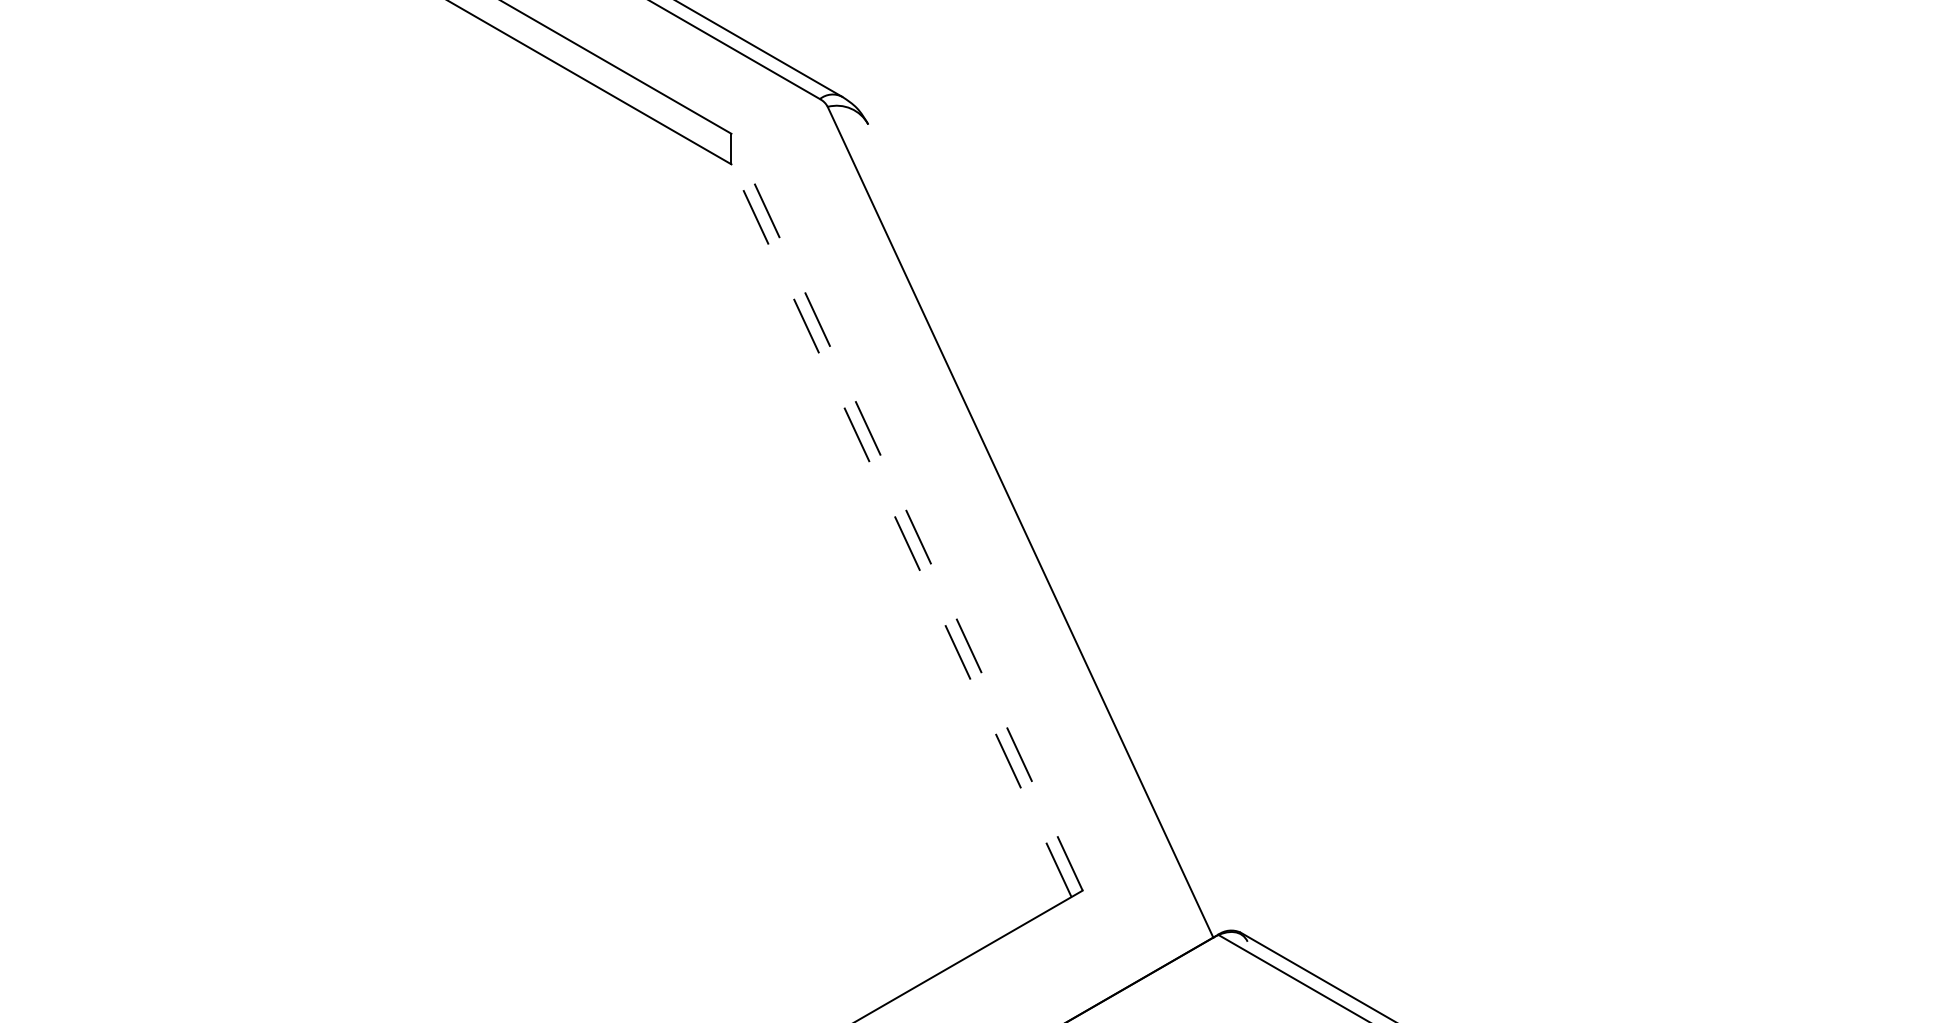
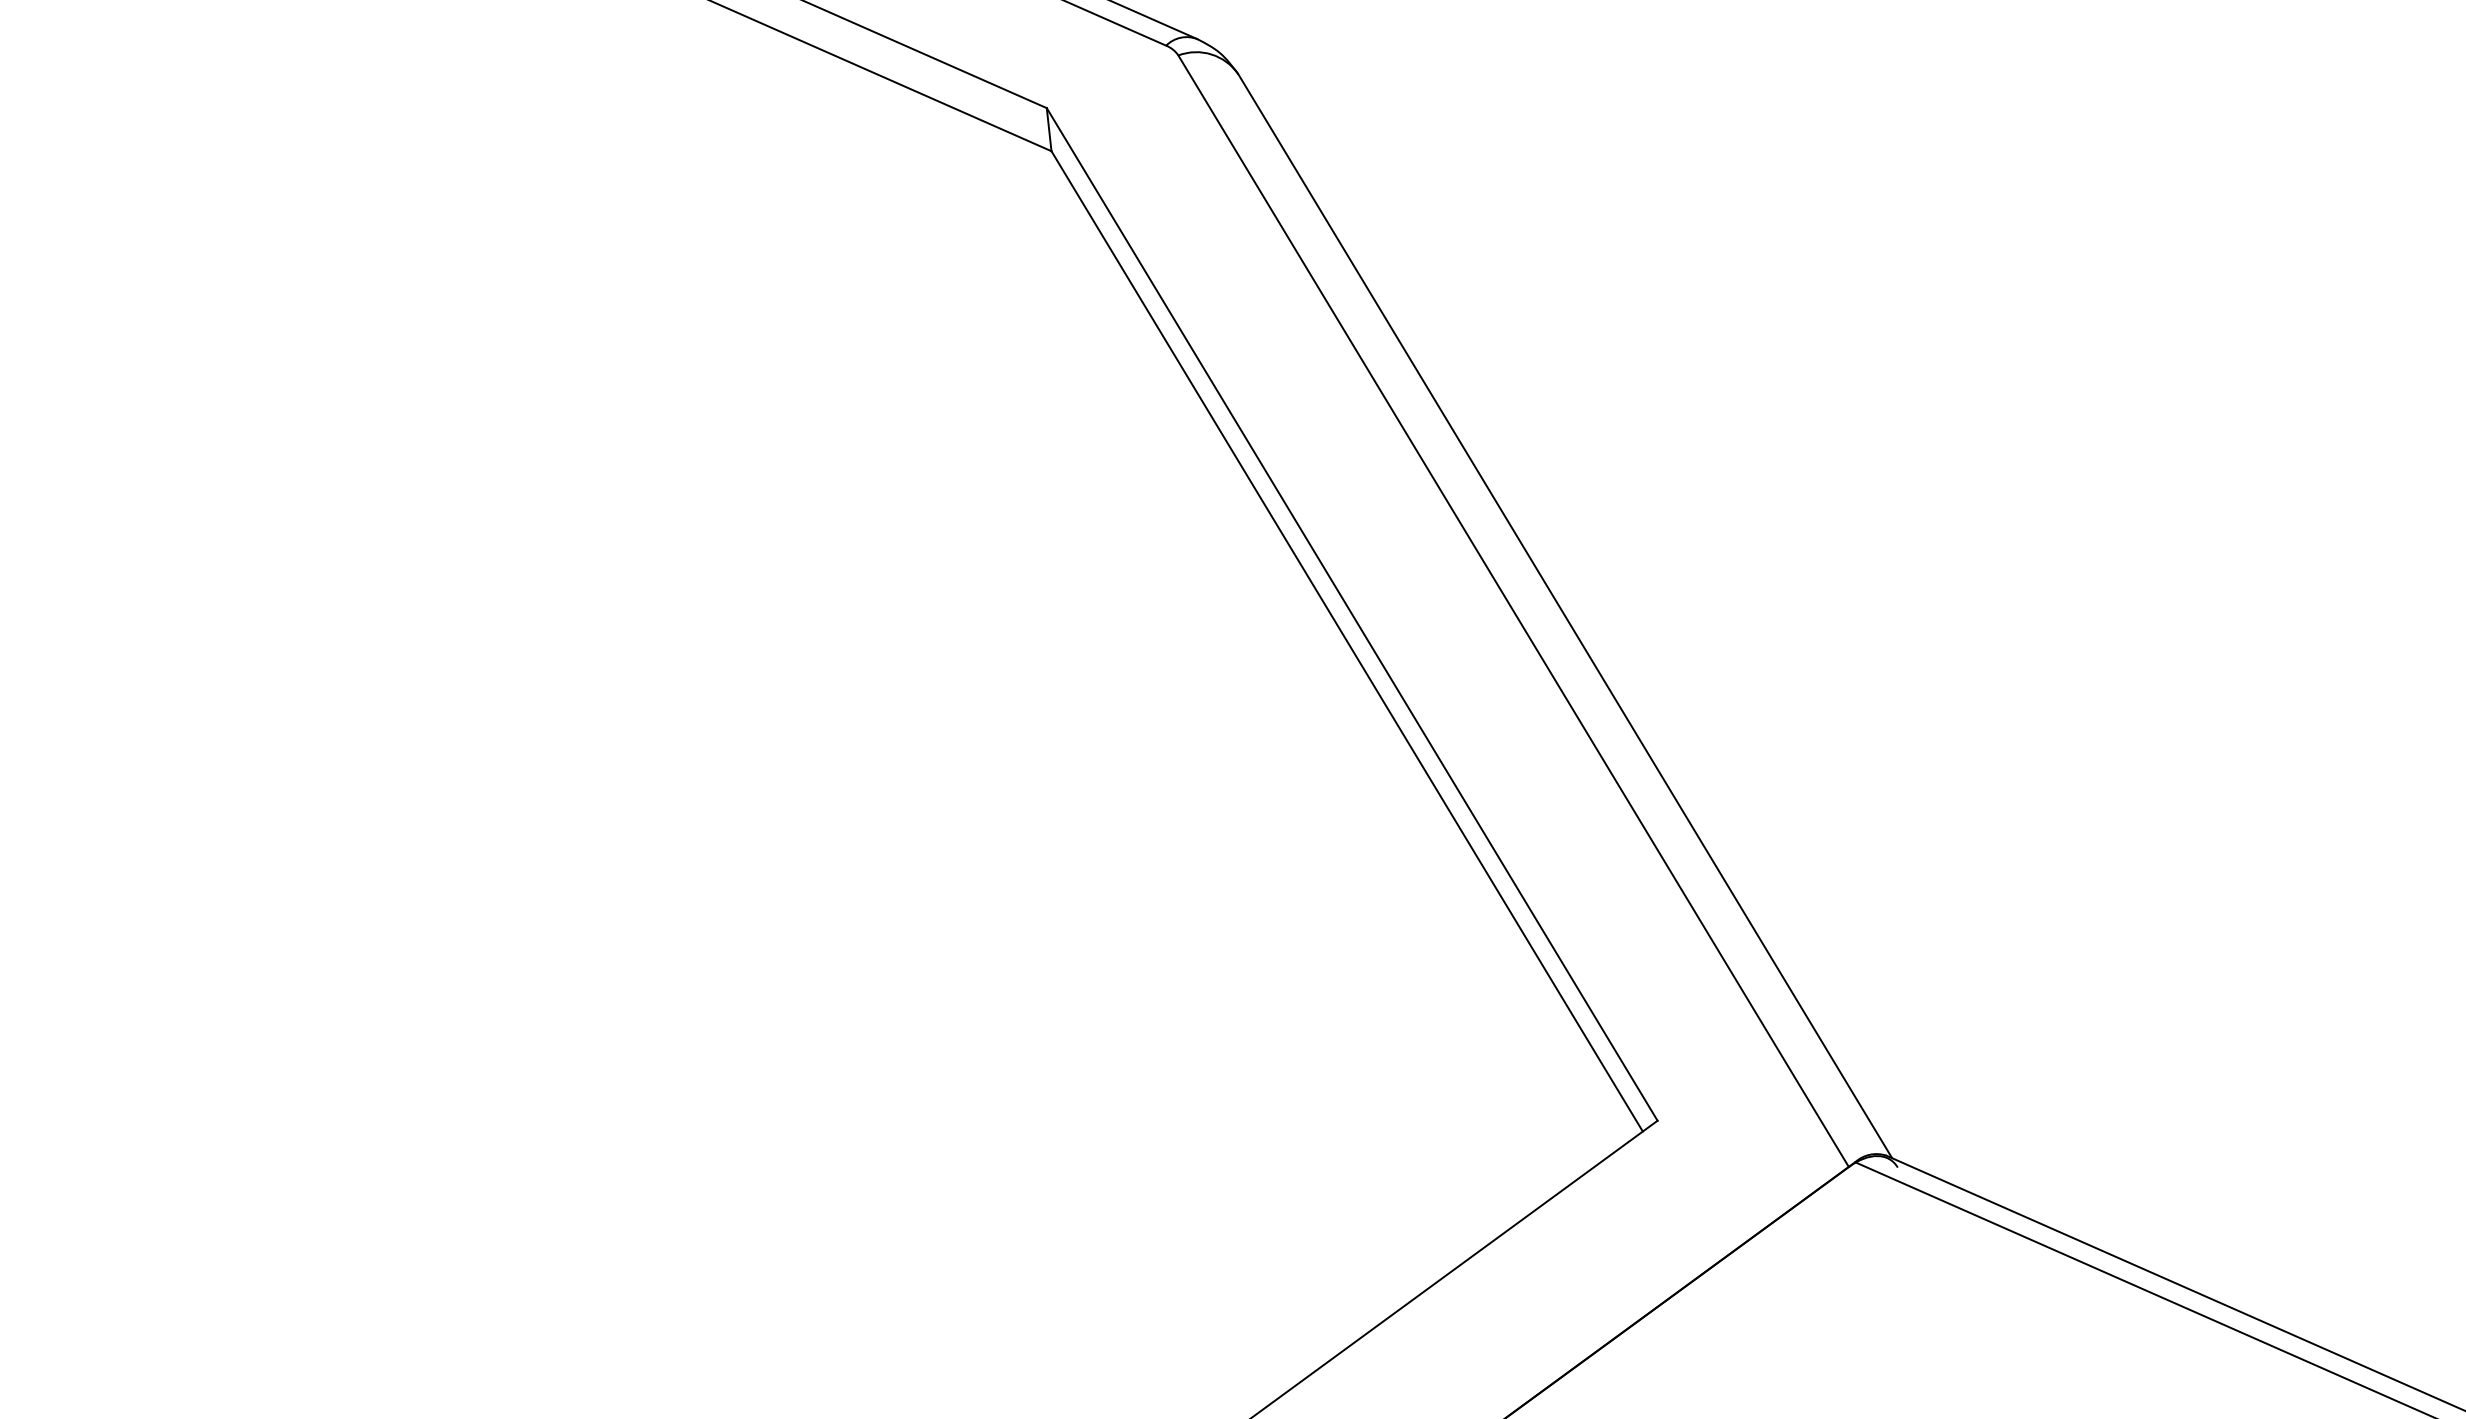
line: (906, 511) -> (1351, 613), dashed -> solid
line: (1056, 529) -> (1565, 615), added
line: (901, 530) -> (1347, 641), dashed -> solid

